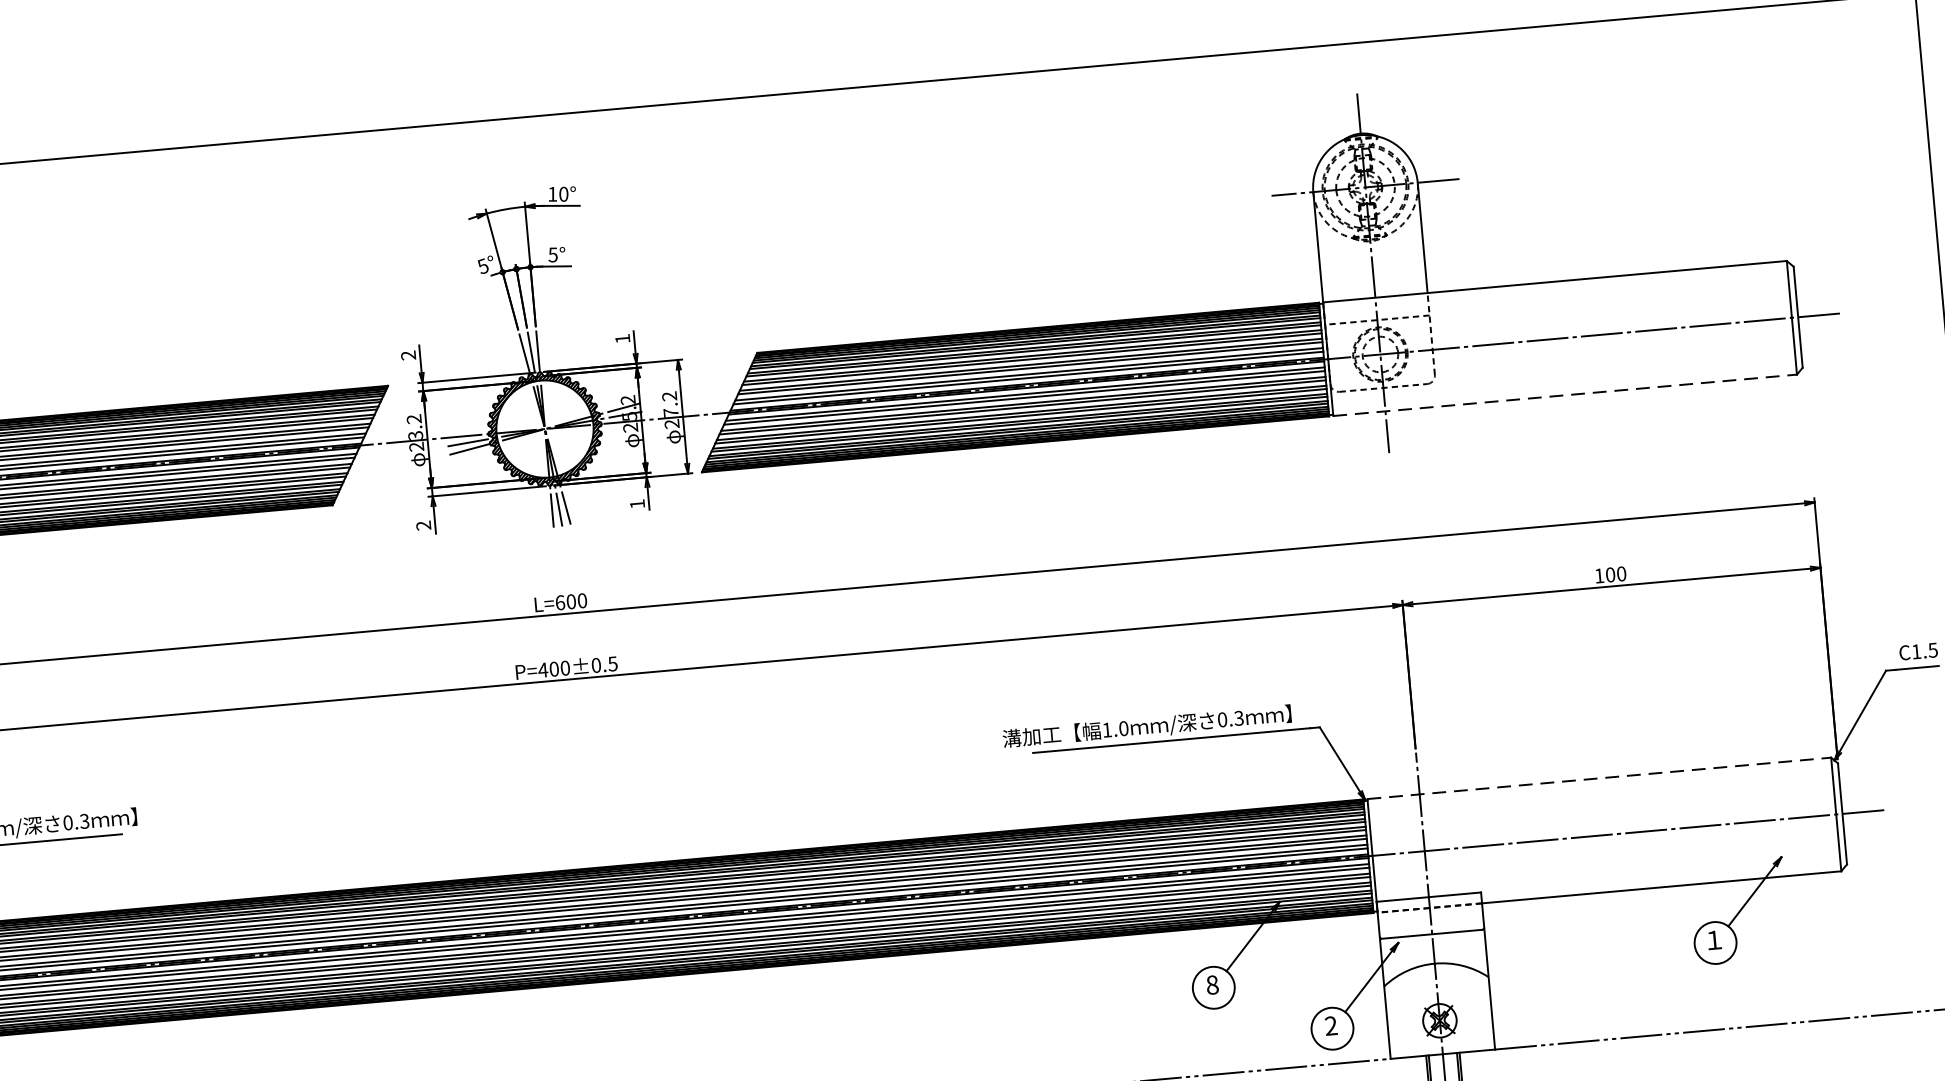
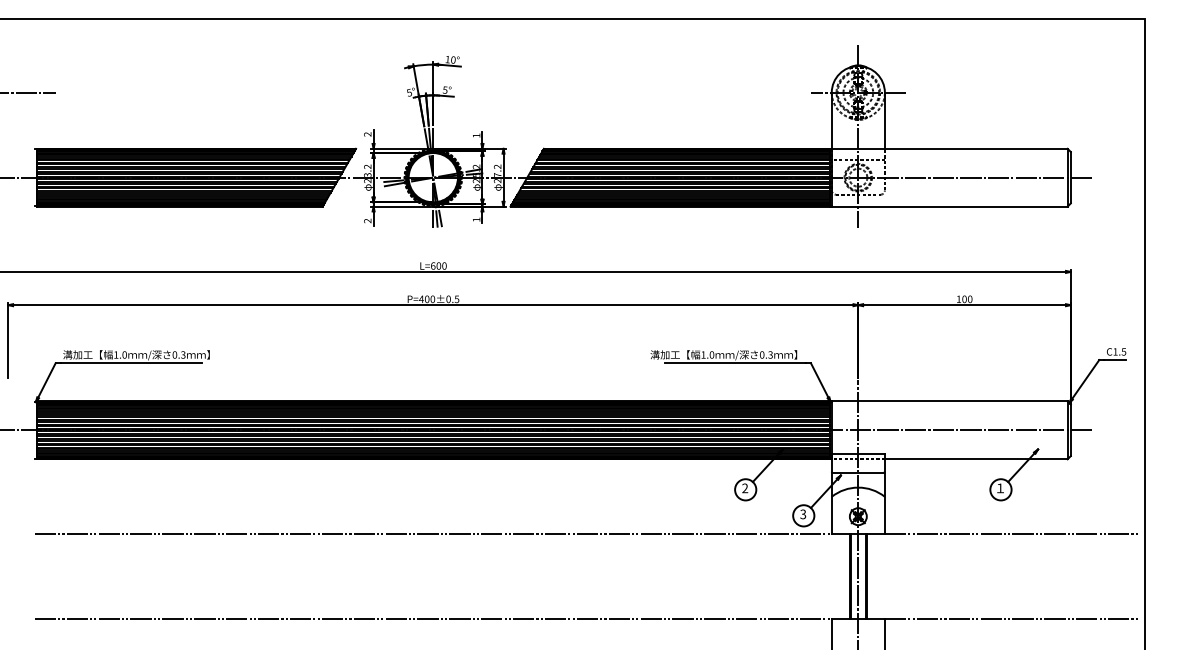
line: (1564, 395) -> (949, 206), dashed -> solid
line: (1598, 778) -> (949, 401), dashed -> solid
text: (1213, 985) -> (745, 488), 8 -> 2
text: (1331, 1026) -> (803, 514), 2 -> 3

